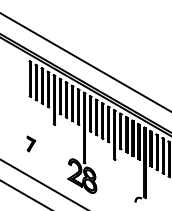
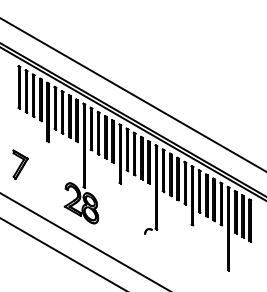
part: (31, 143) -> (20, 164), size x1.67

